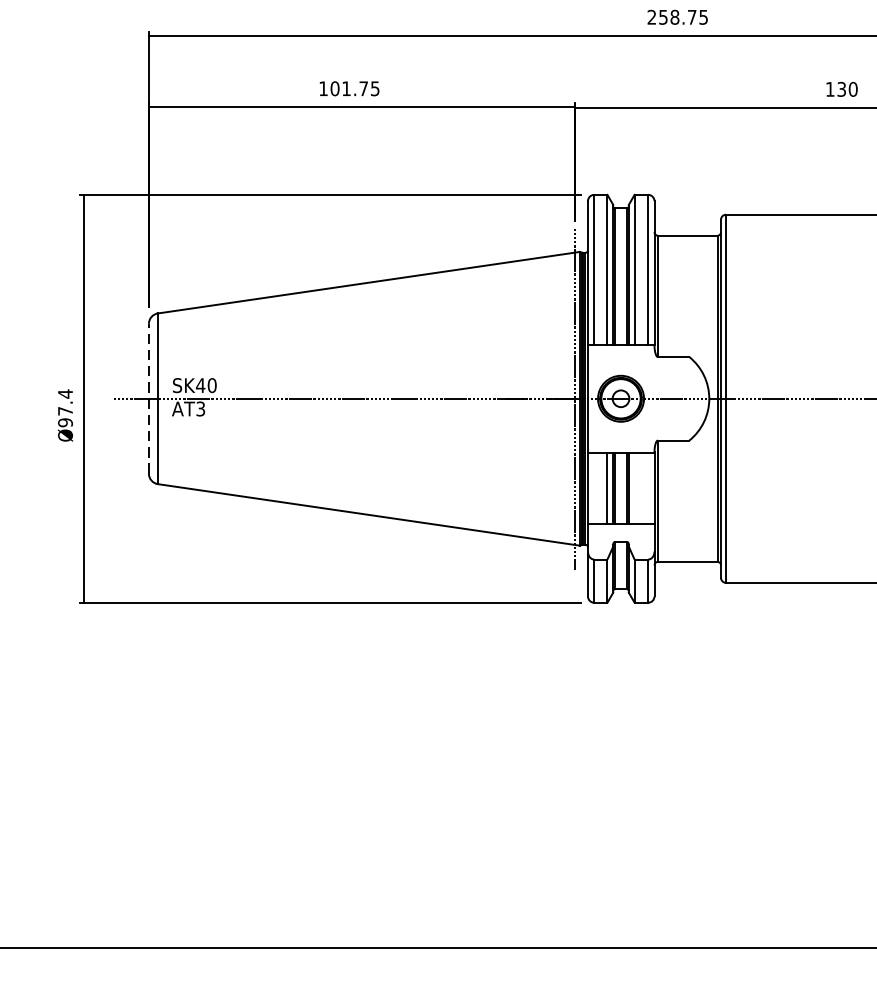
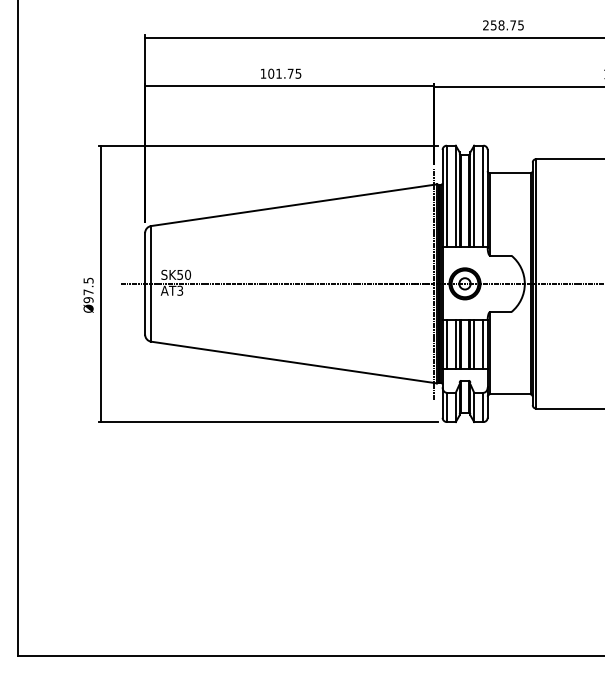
text: (201, 384) -> (180, 274), SK40 -> SK50
text: (65, 393) -> (88, 280), Ø97.4 -> Ø97.5
line: (149, 398) -> (145, 283), dashed -> solid
line: (593, 488) -> (446, 344), added
line: (635, 488) -> (474, 344), added
line: (648, 488) -> (483, 344), added

